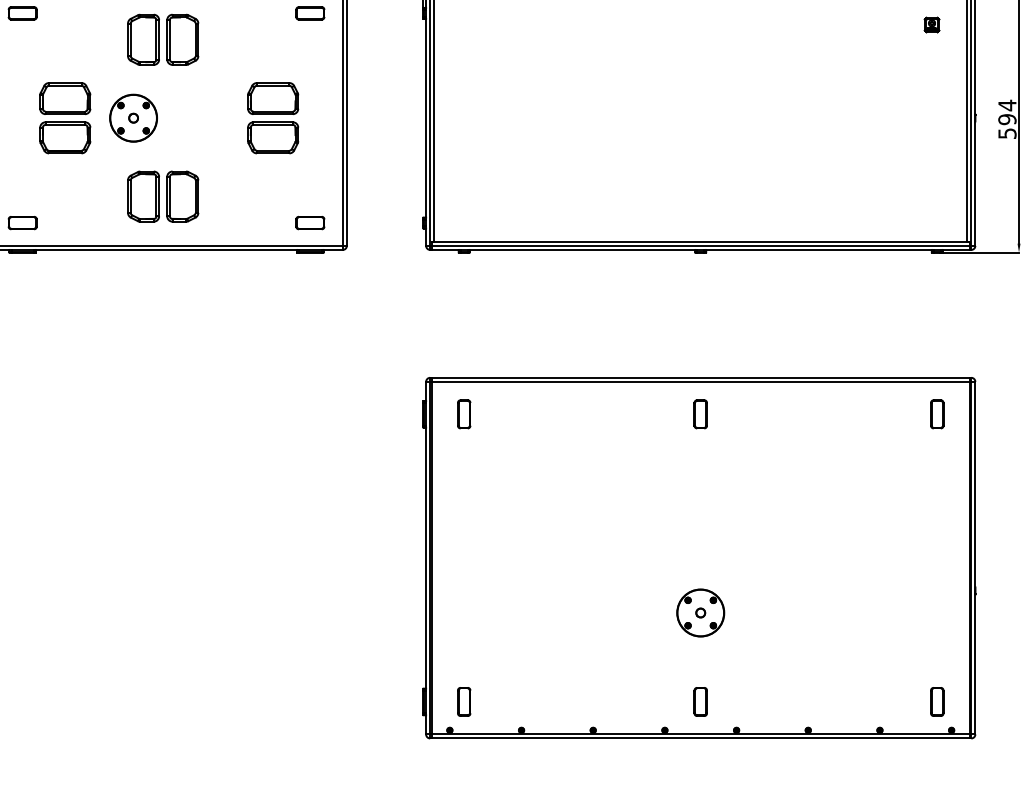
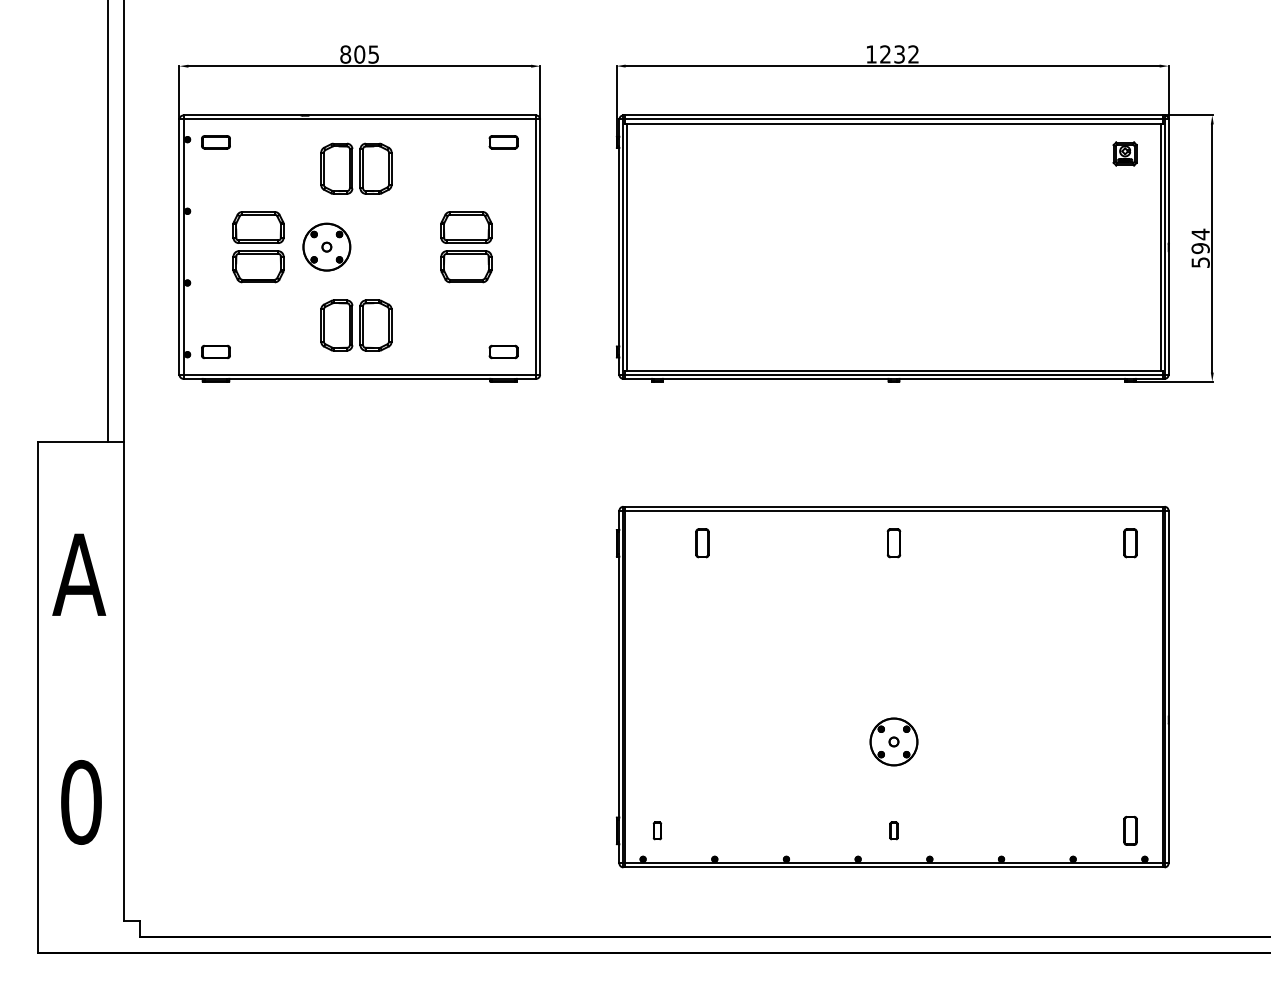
part: (932, 24) -> (1125, 153), size x1.6
part: (464, 414) -> (702, 543), moved
part: (464, 701) -> (657, 830), size x0.6
part: (700, 701) -> (893, 830), size x0.6

